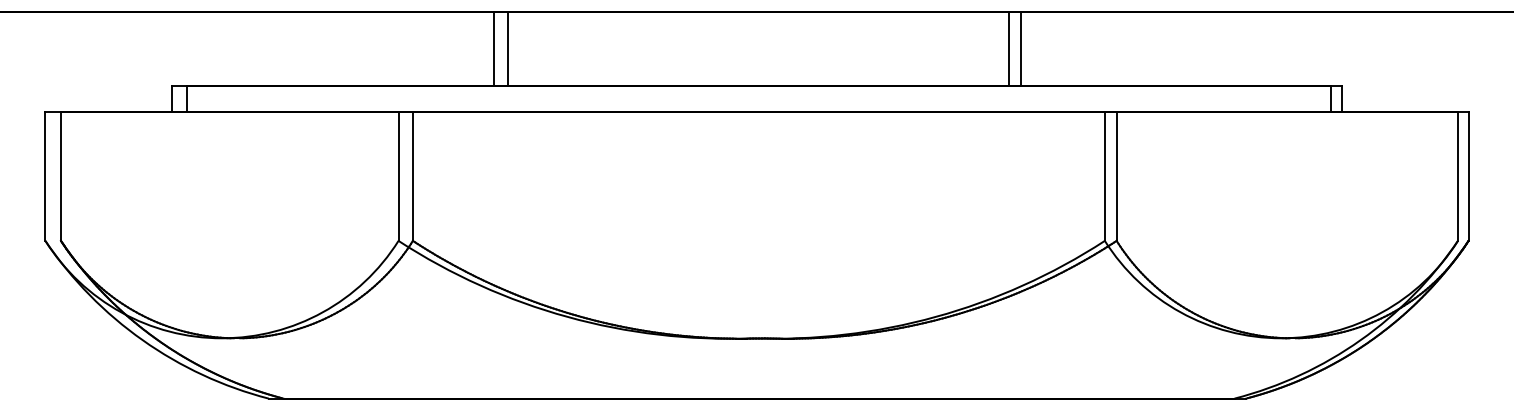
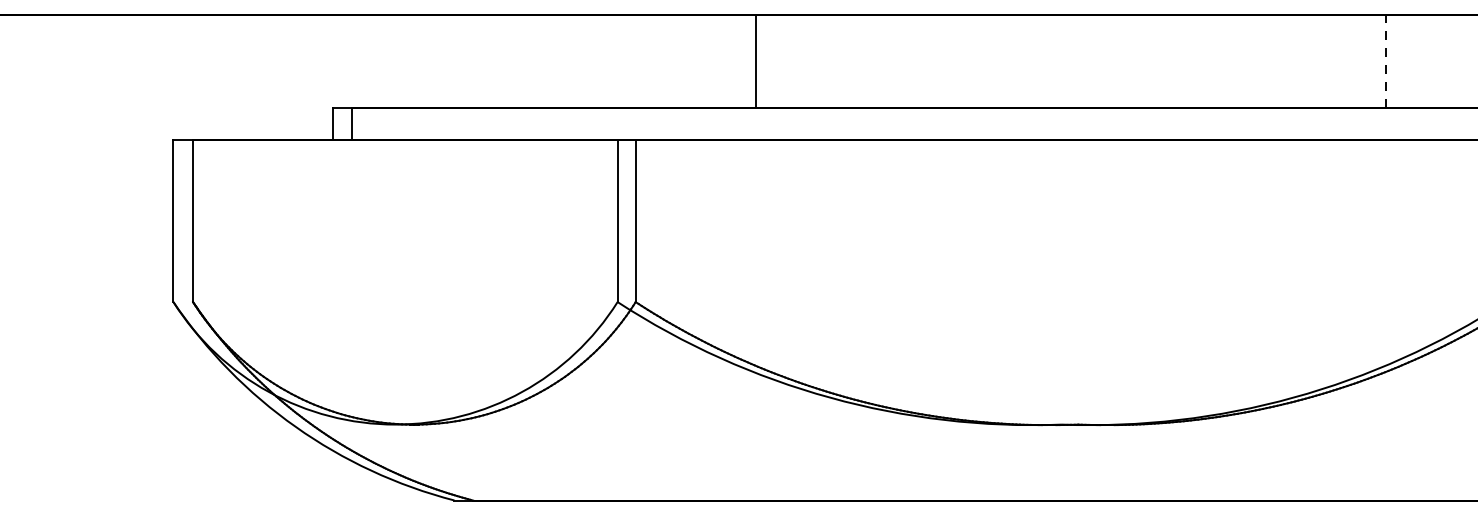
line: (494, 49) -> (738, 61), removed
line: (1009, 49) -> (1386, 61), solid -> dashed
line: (1021, 49) -> (1401, 61), removed

